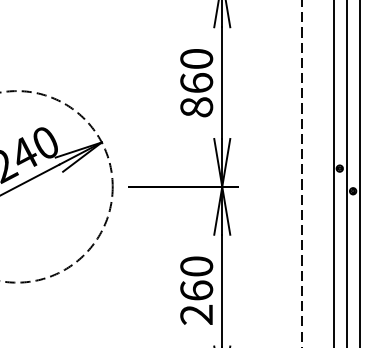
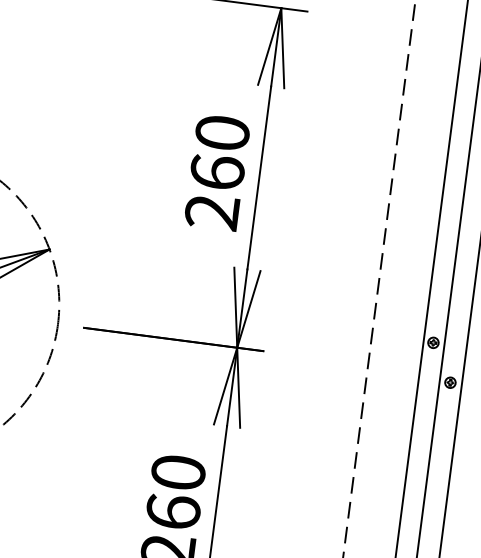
text: (196, 107) -> (211, 212), 860 -> 260

